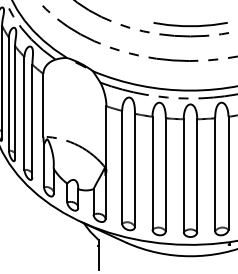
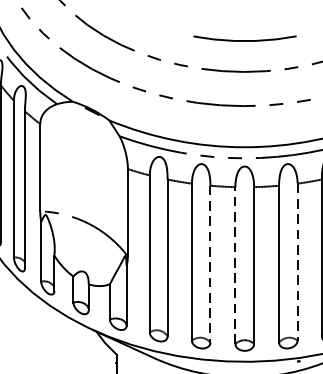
curve: (190, 25) -> (244, 40), moved
line: (228, 173) -> (297, 262), solid -> dashed
line: (165, 175) -> (210, 265), solid -> dashed
line: (183, 175) -> (235, 265), solid -> dashed

